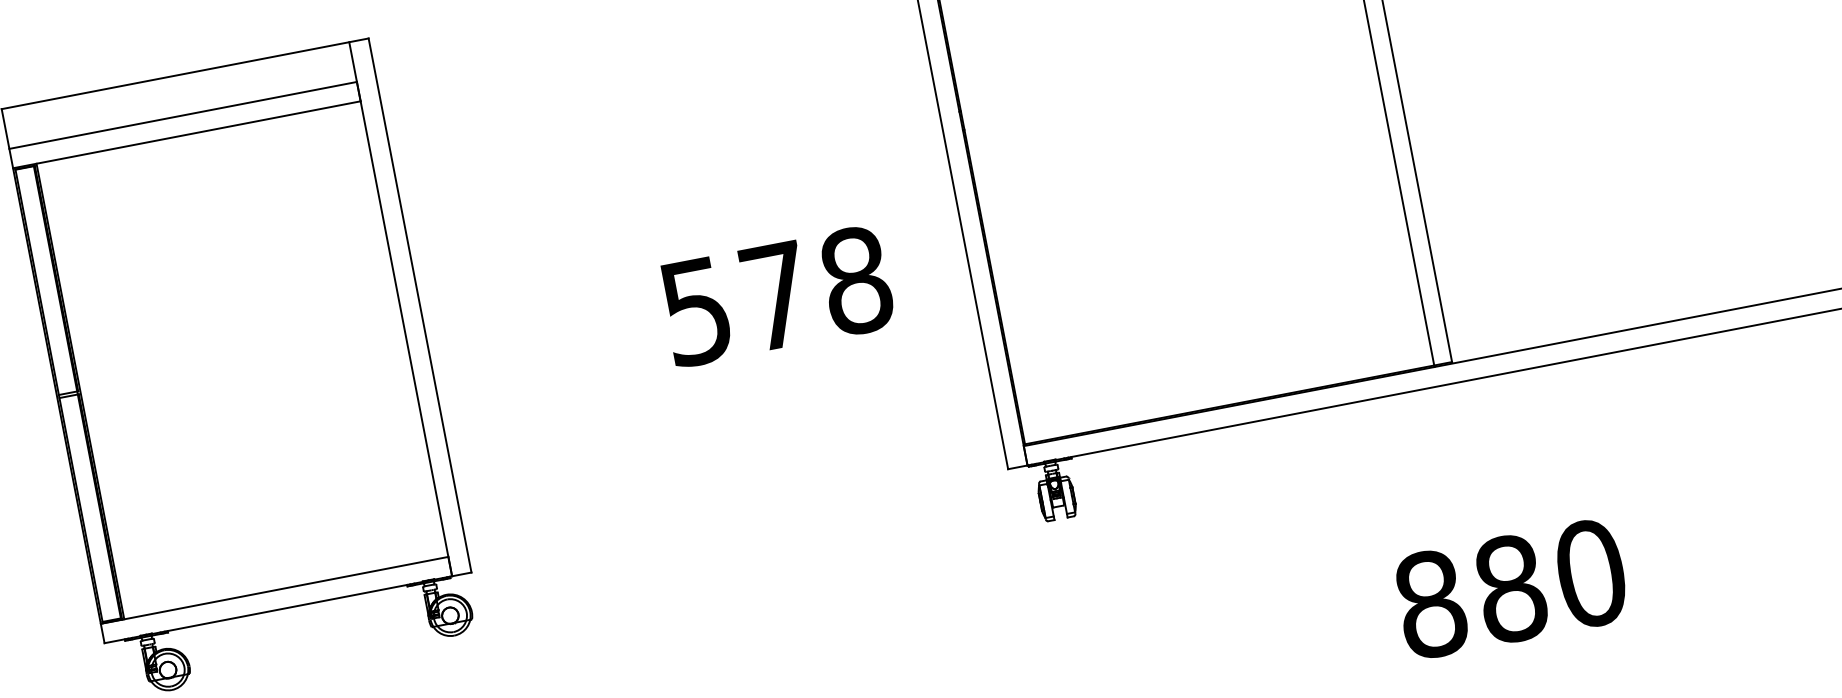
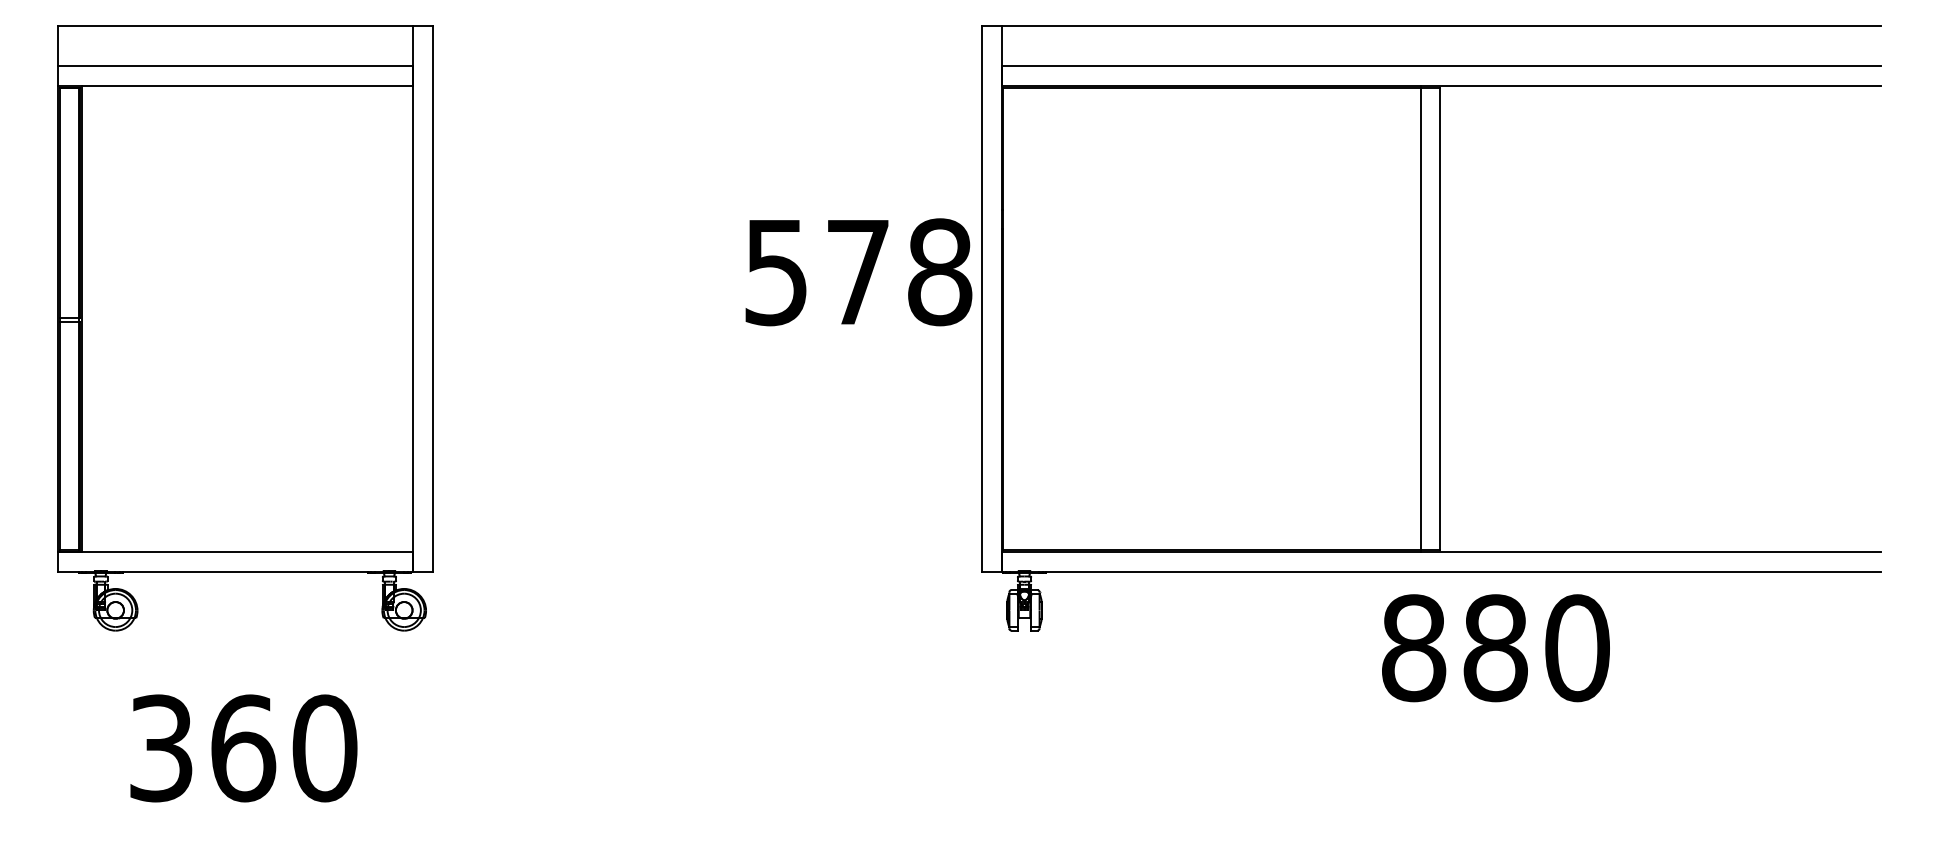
text: (776, 296) -> (858, 272), moved
text: (1510, 589) -> (1495, 648), moved

